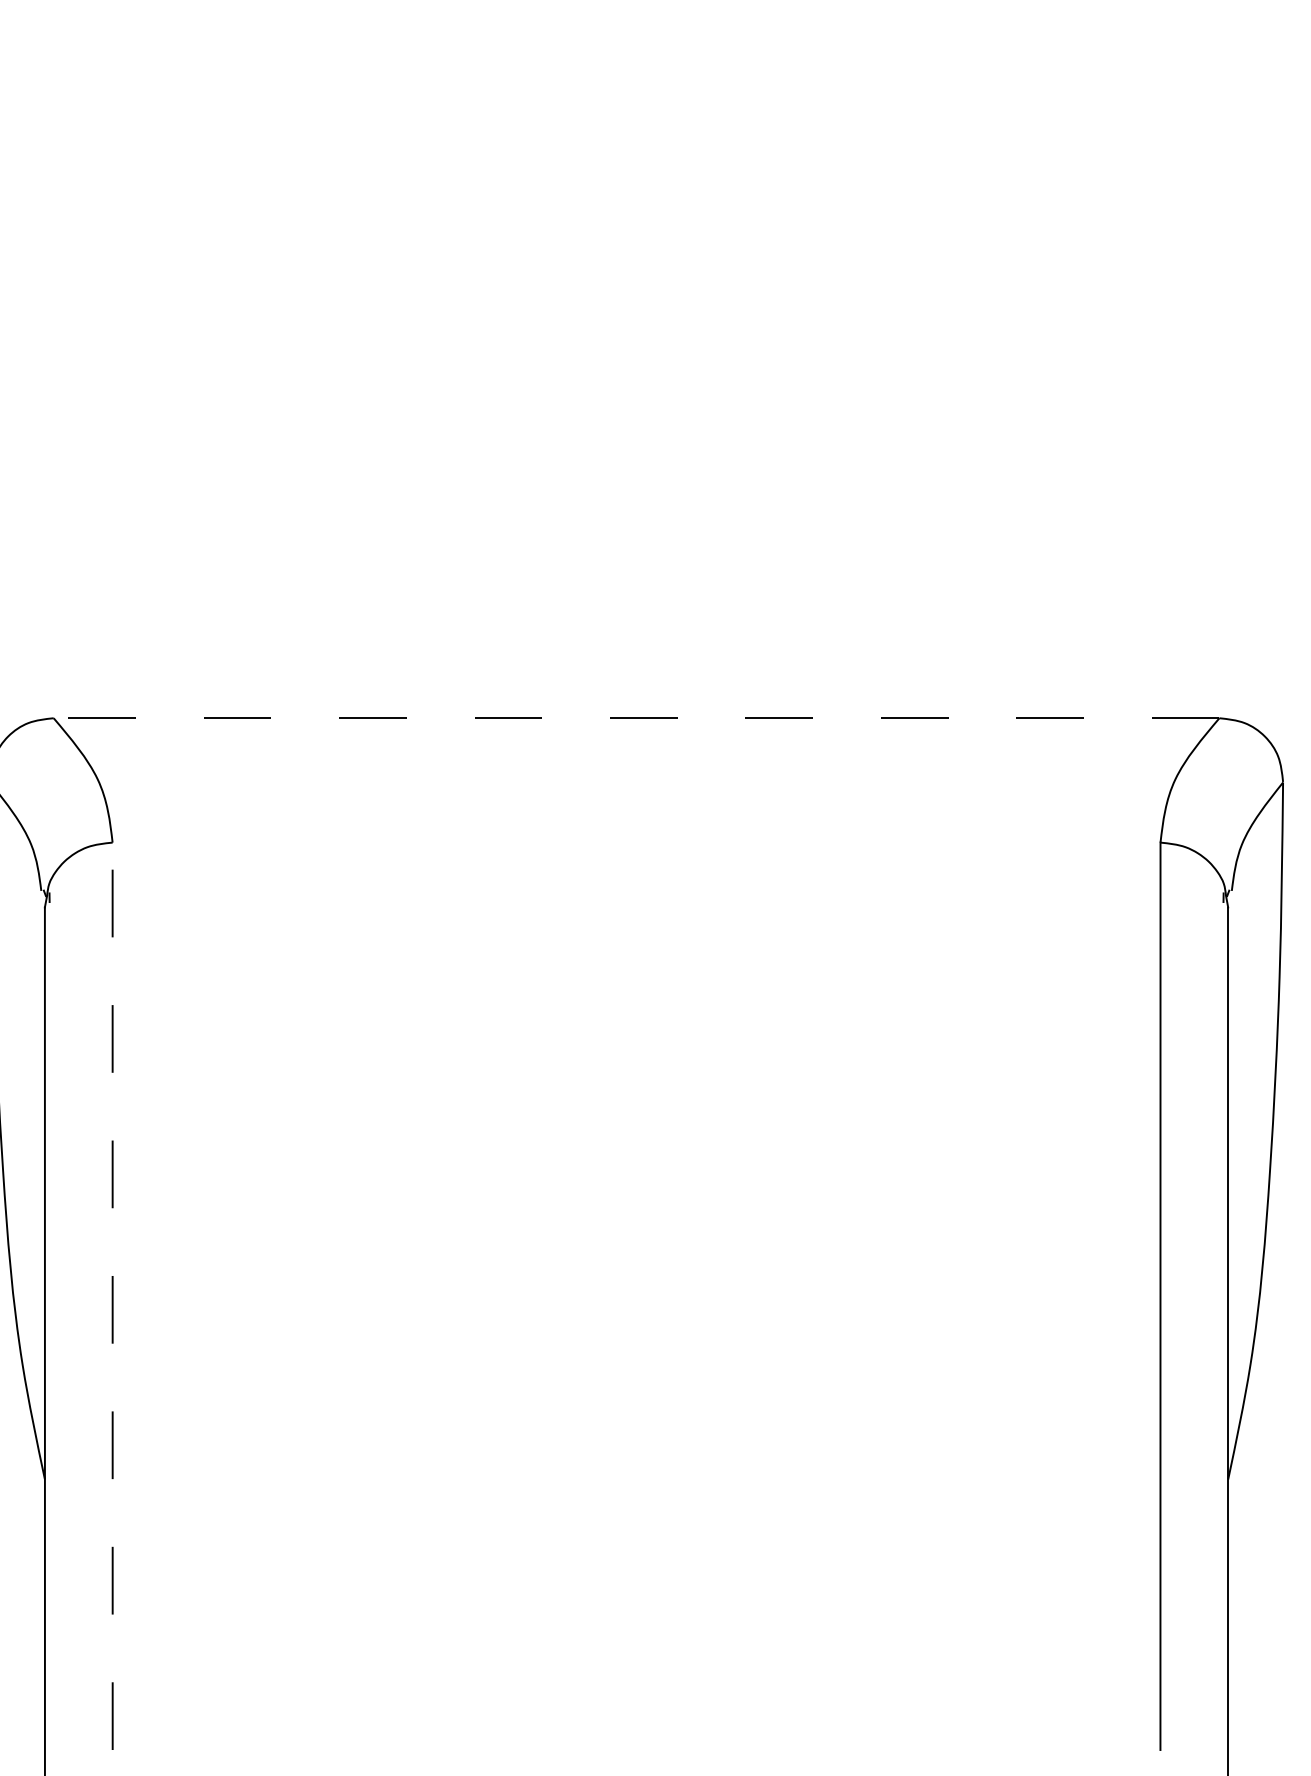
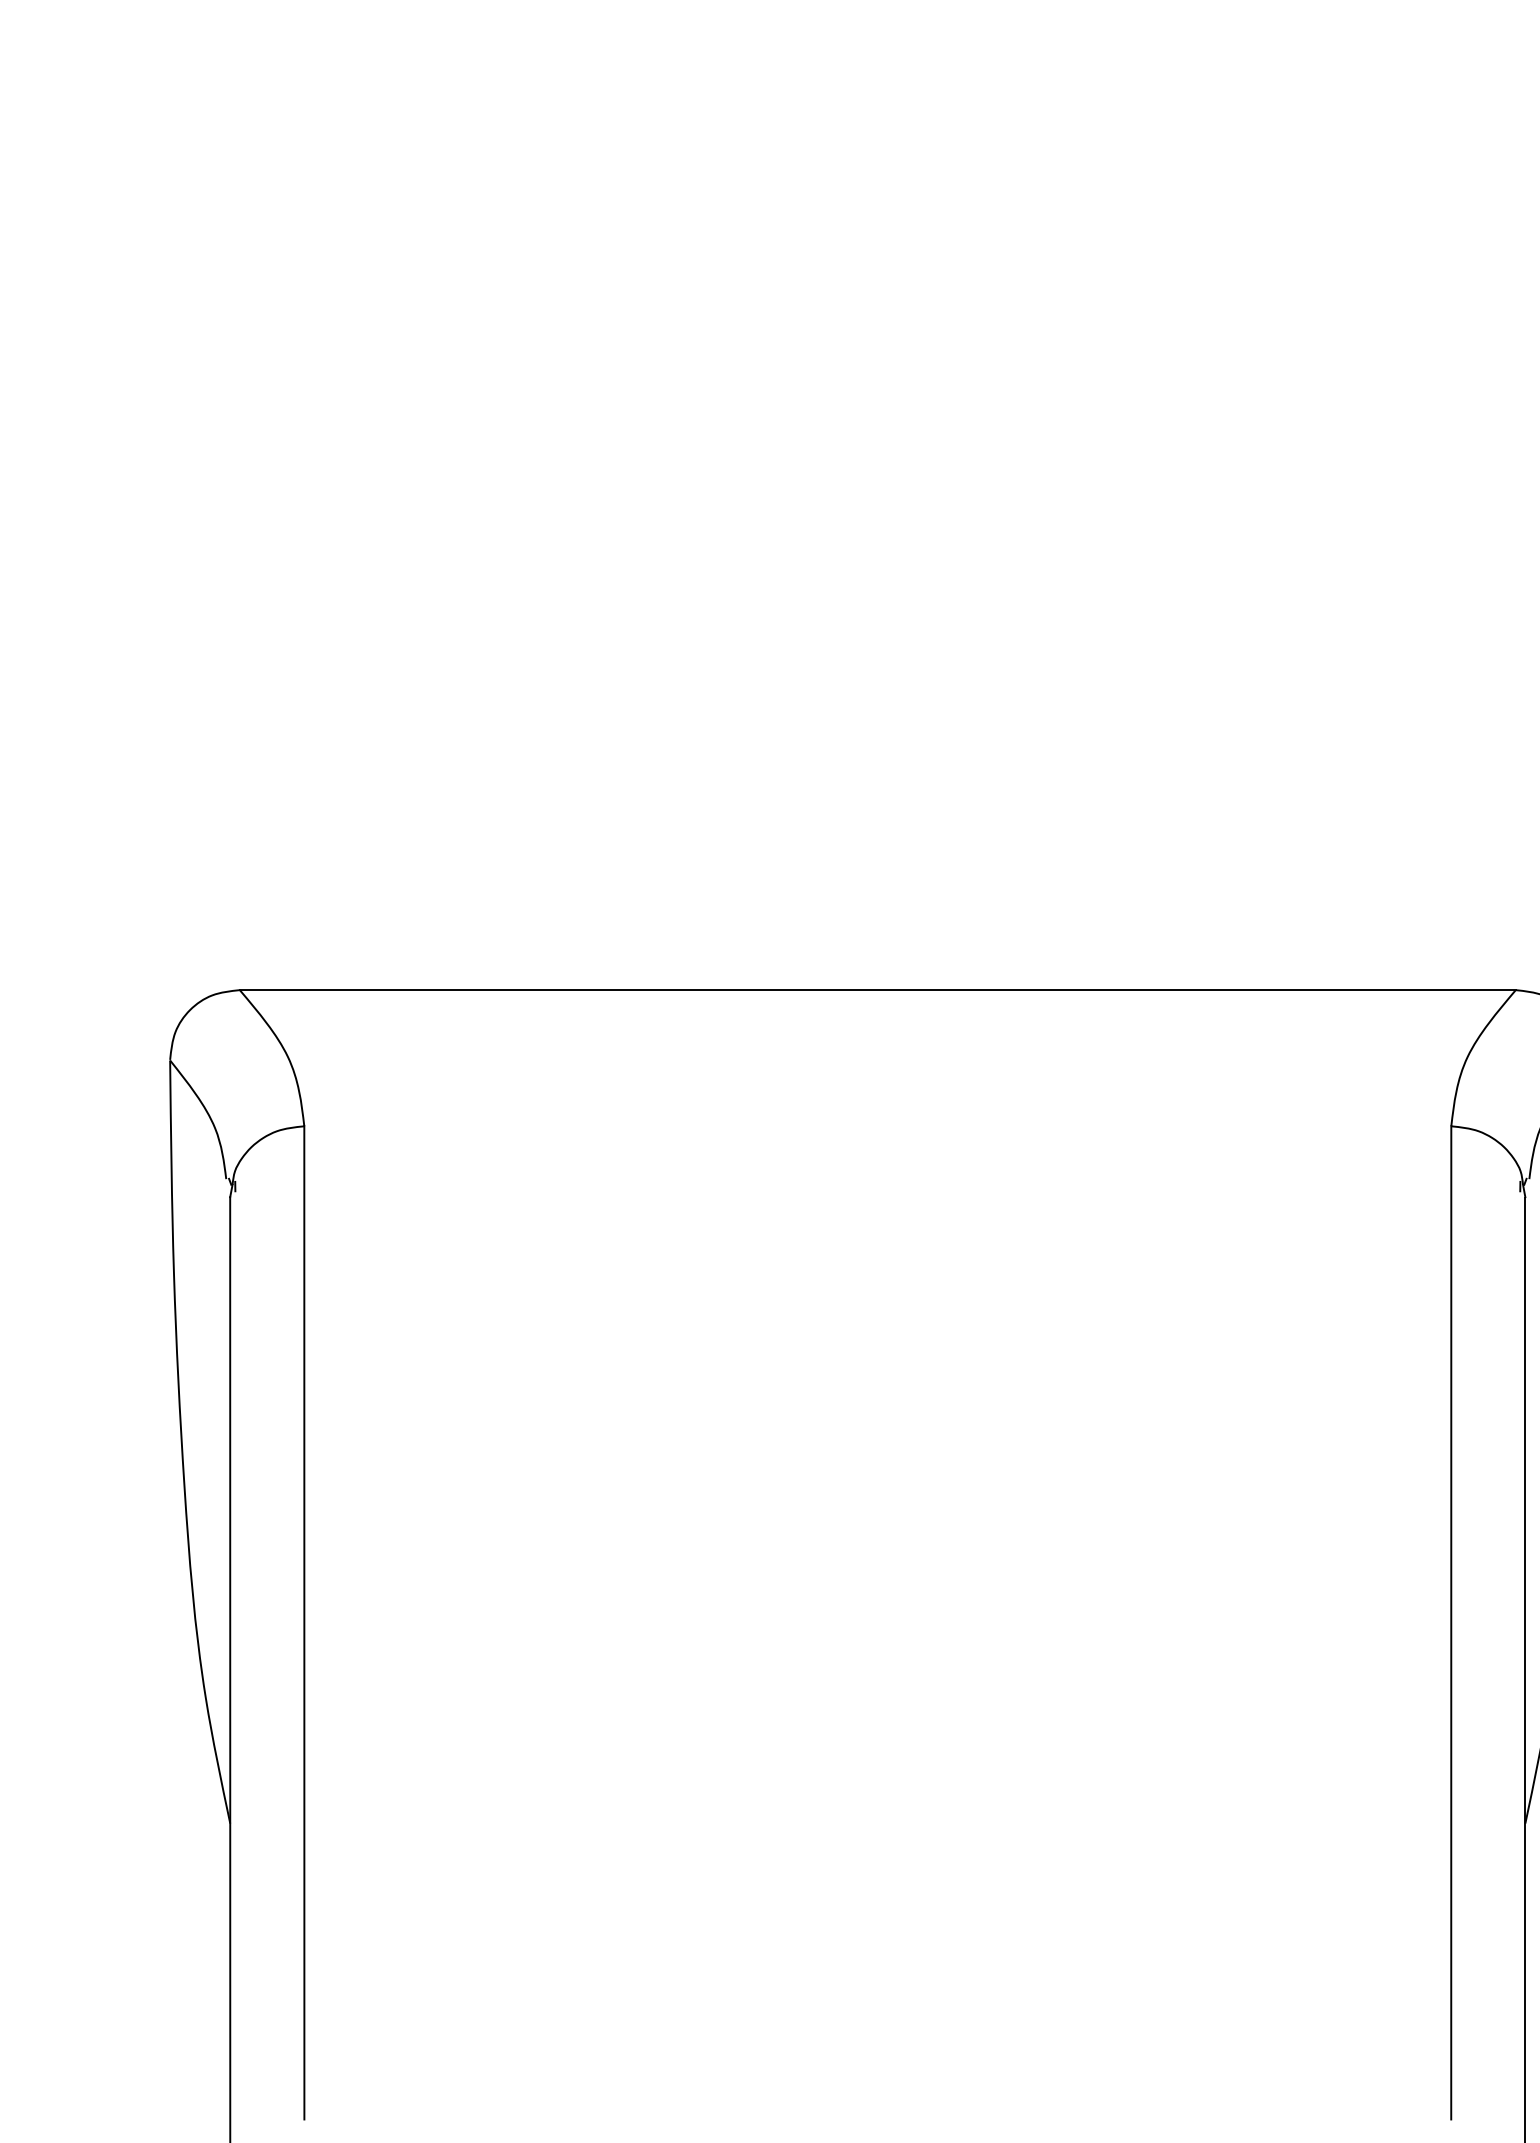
line: (636, 718) -> (877, 990), dashed -> solid
line: (112, 1295) -> (304, 1622), dashed -> solid

